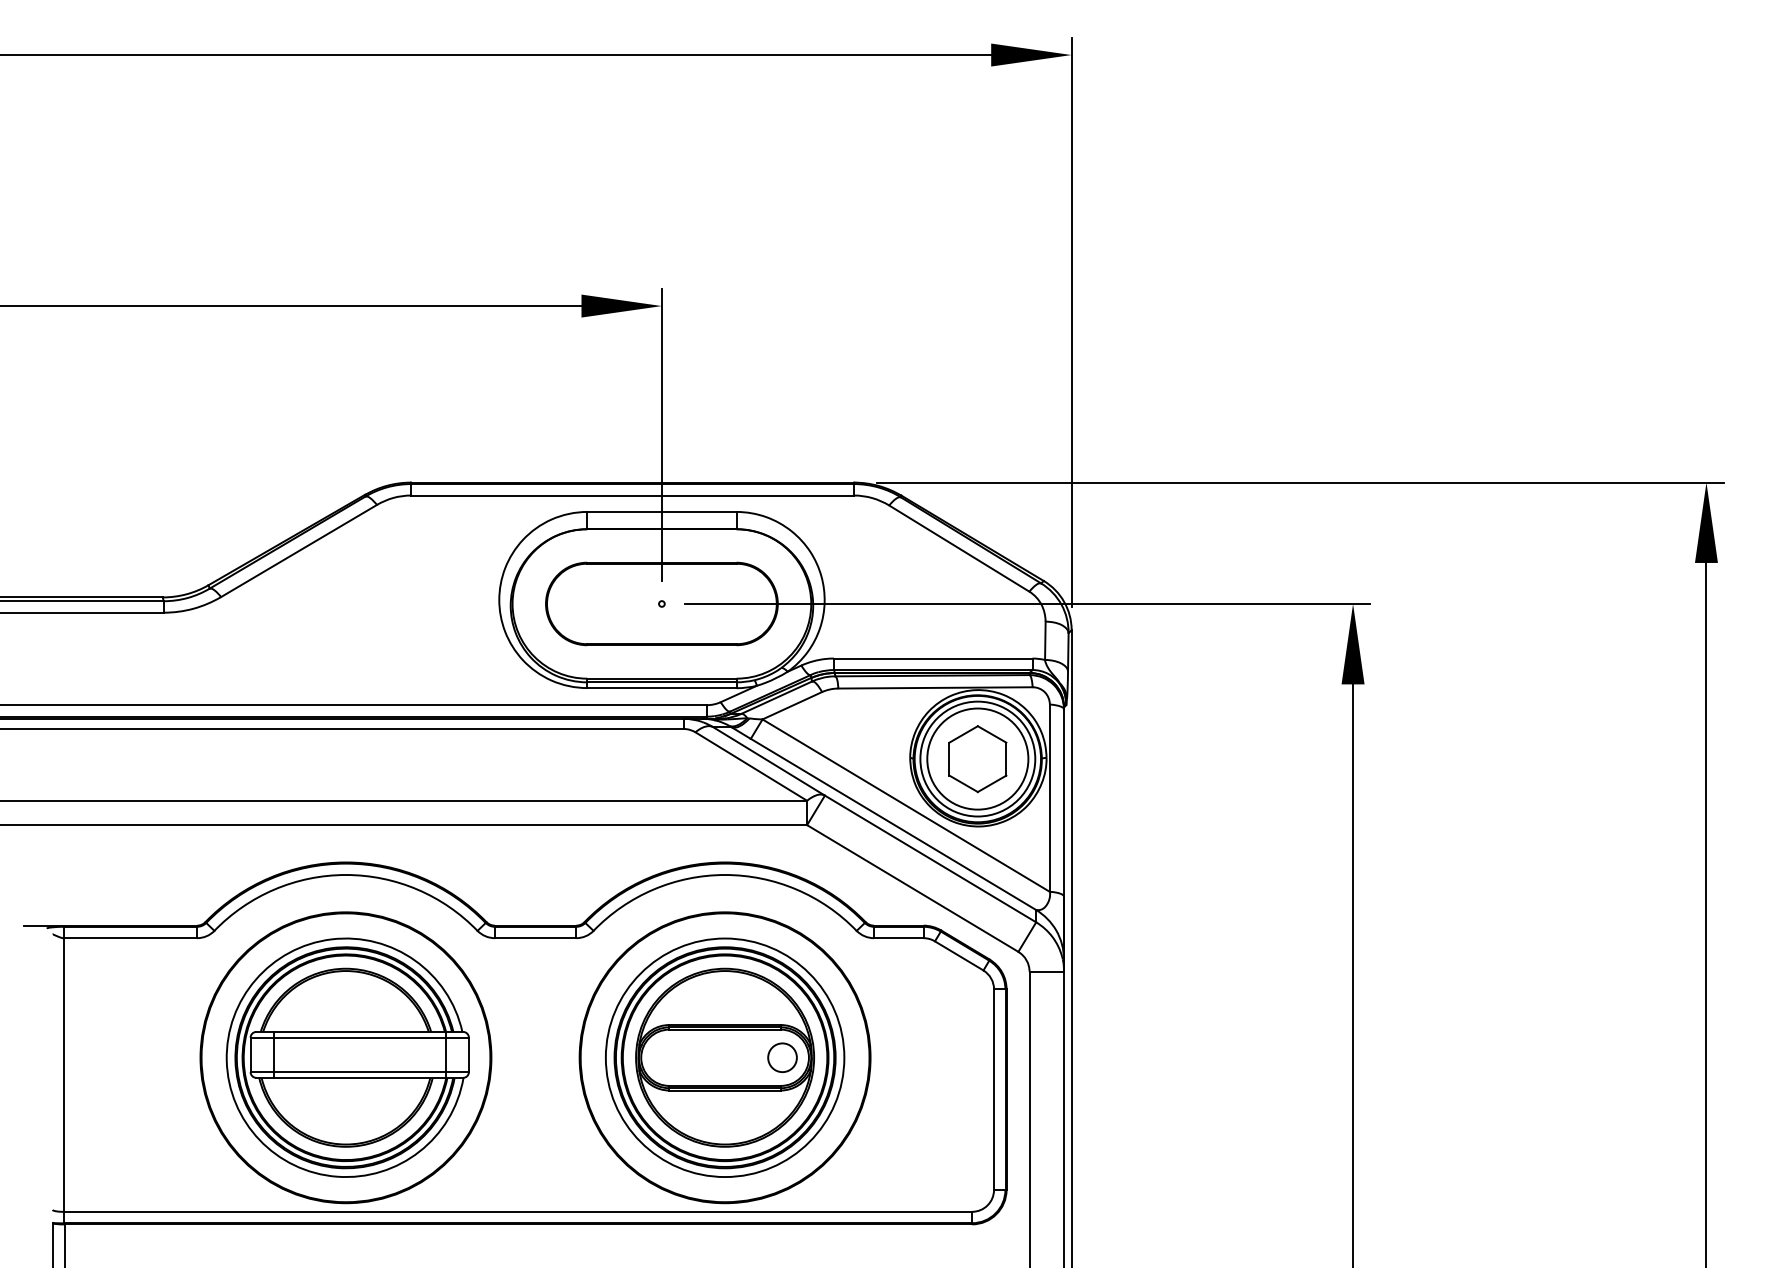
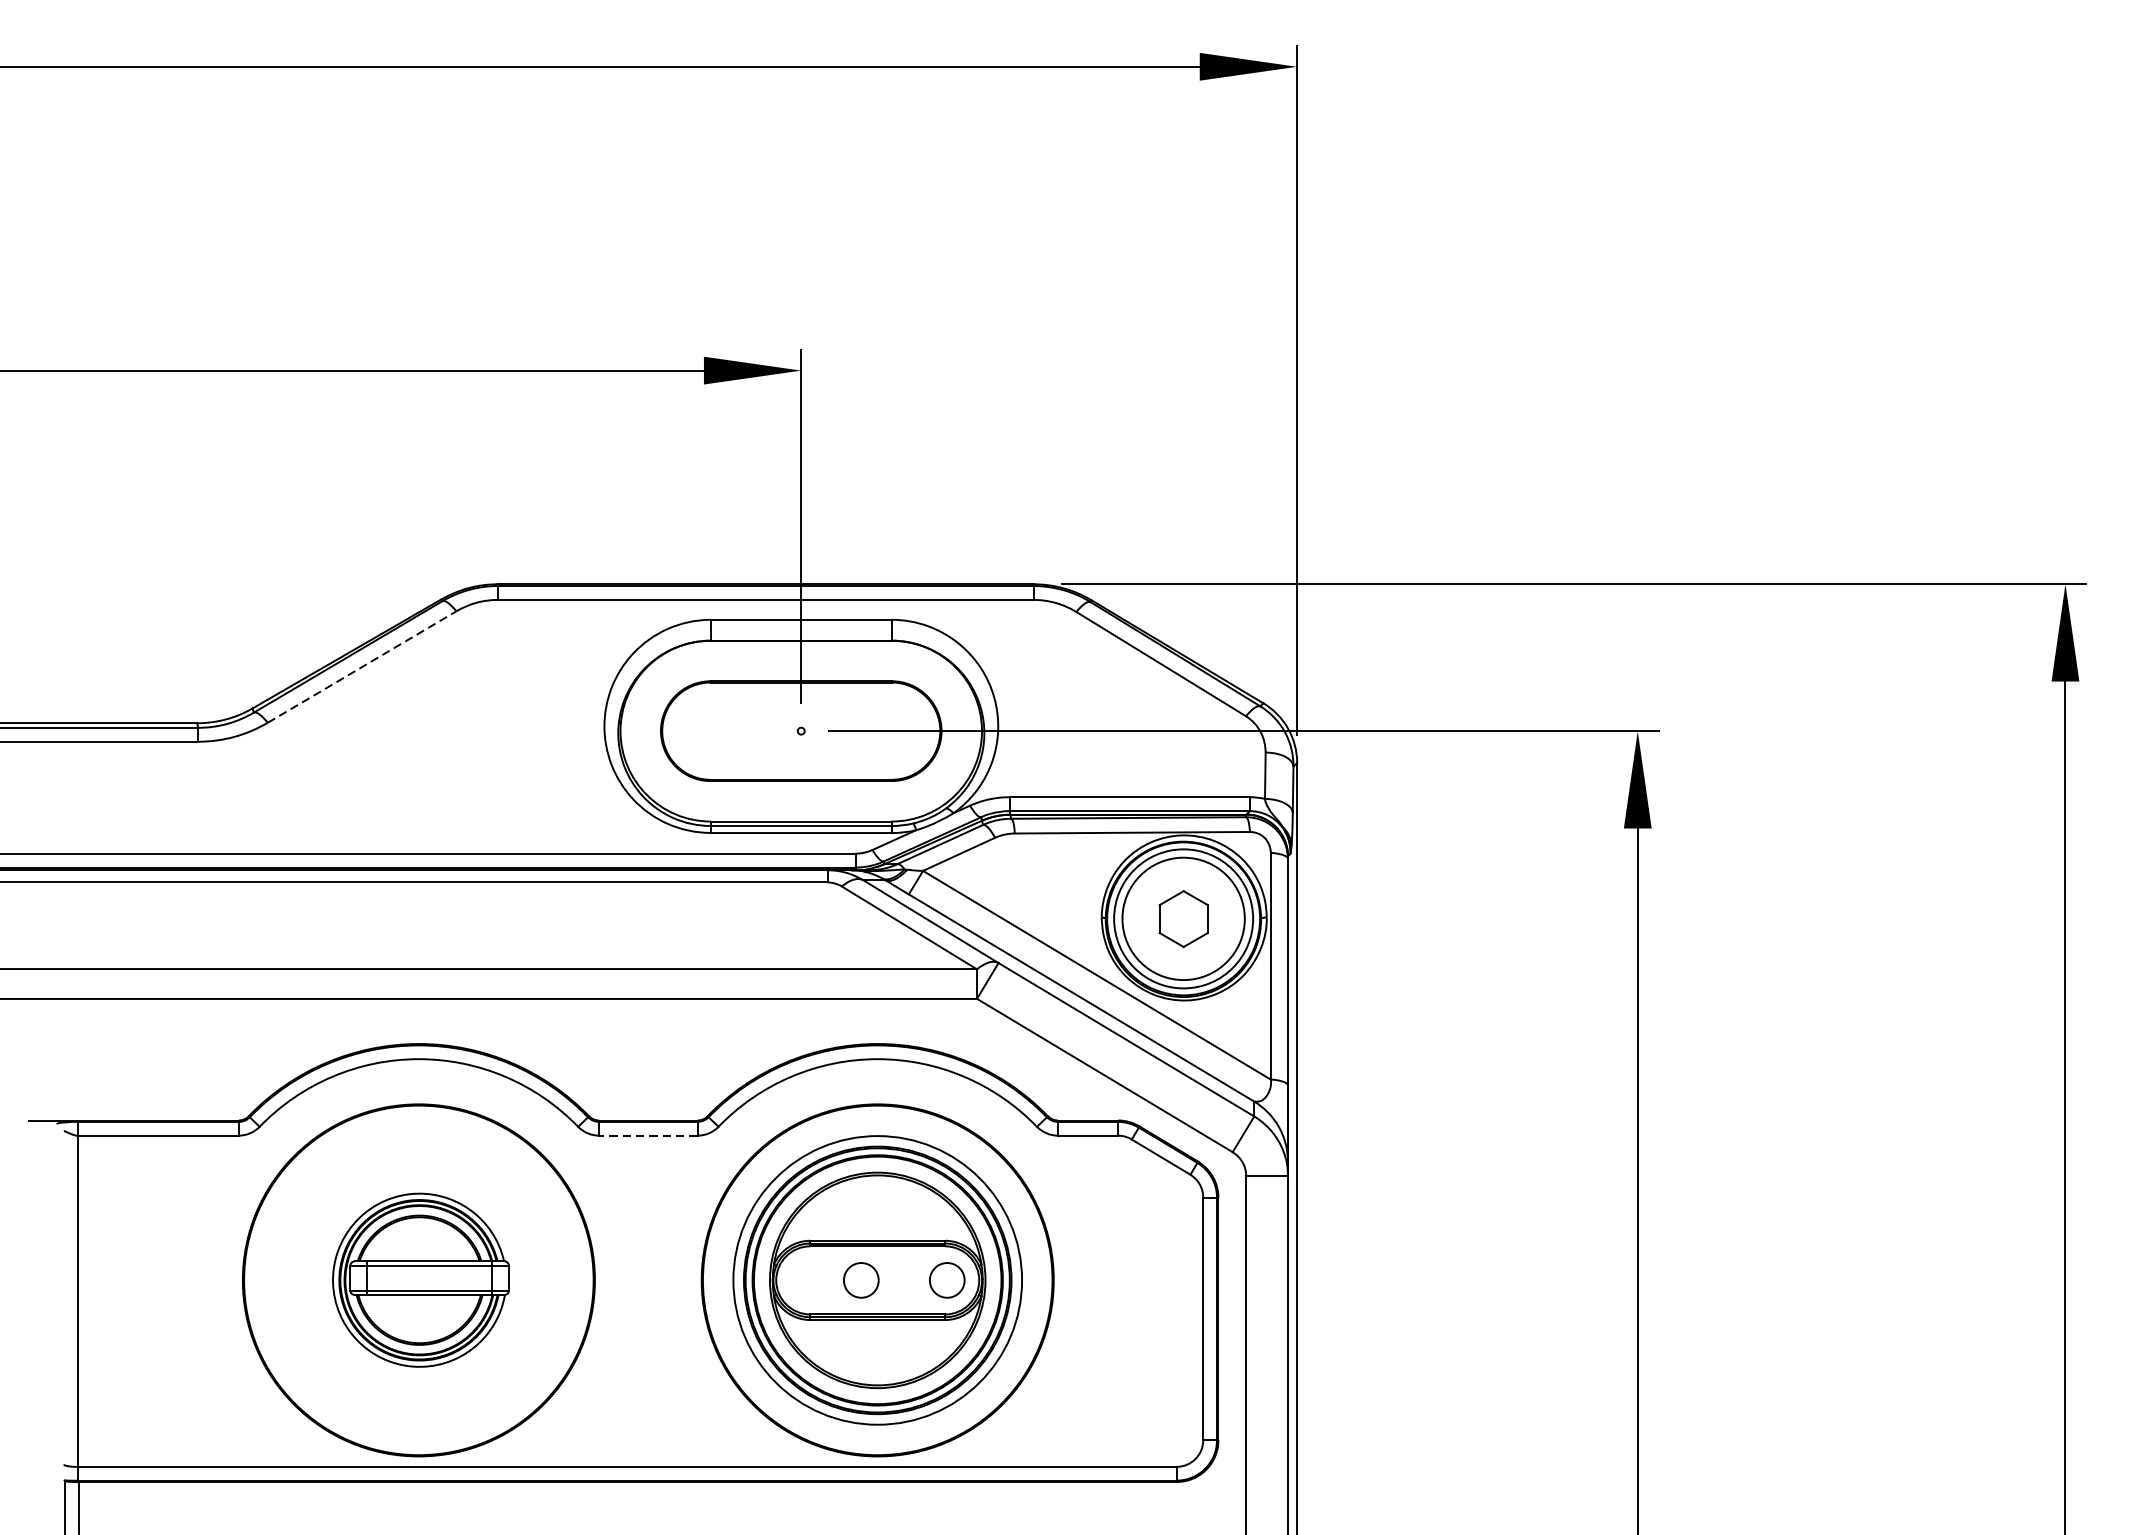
line: (299, 551) -> (362, 667), solid -> dashed
part: (977, 759) -> (1183, 919), size x0.7
line: (535, 938) -> (648, 1136), solid -> dashed
part: (347, 1057) -> (420, 1280), size x0.6
circle: (711, 1057) -> (861, 1280), added

